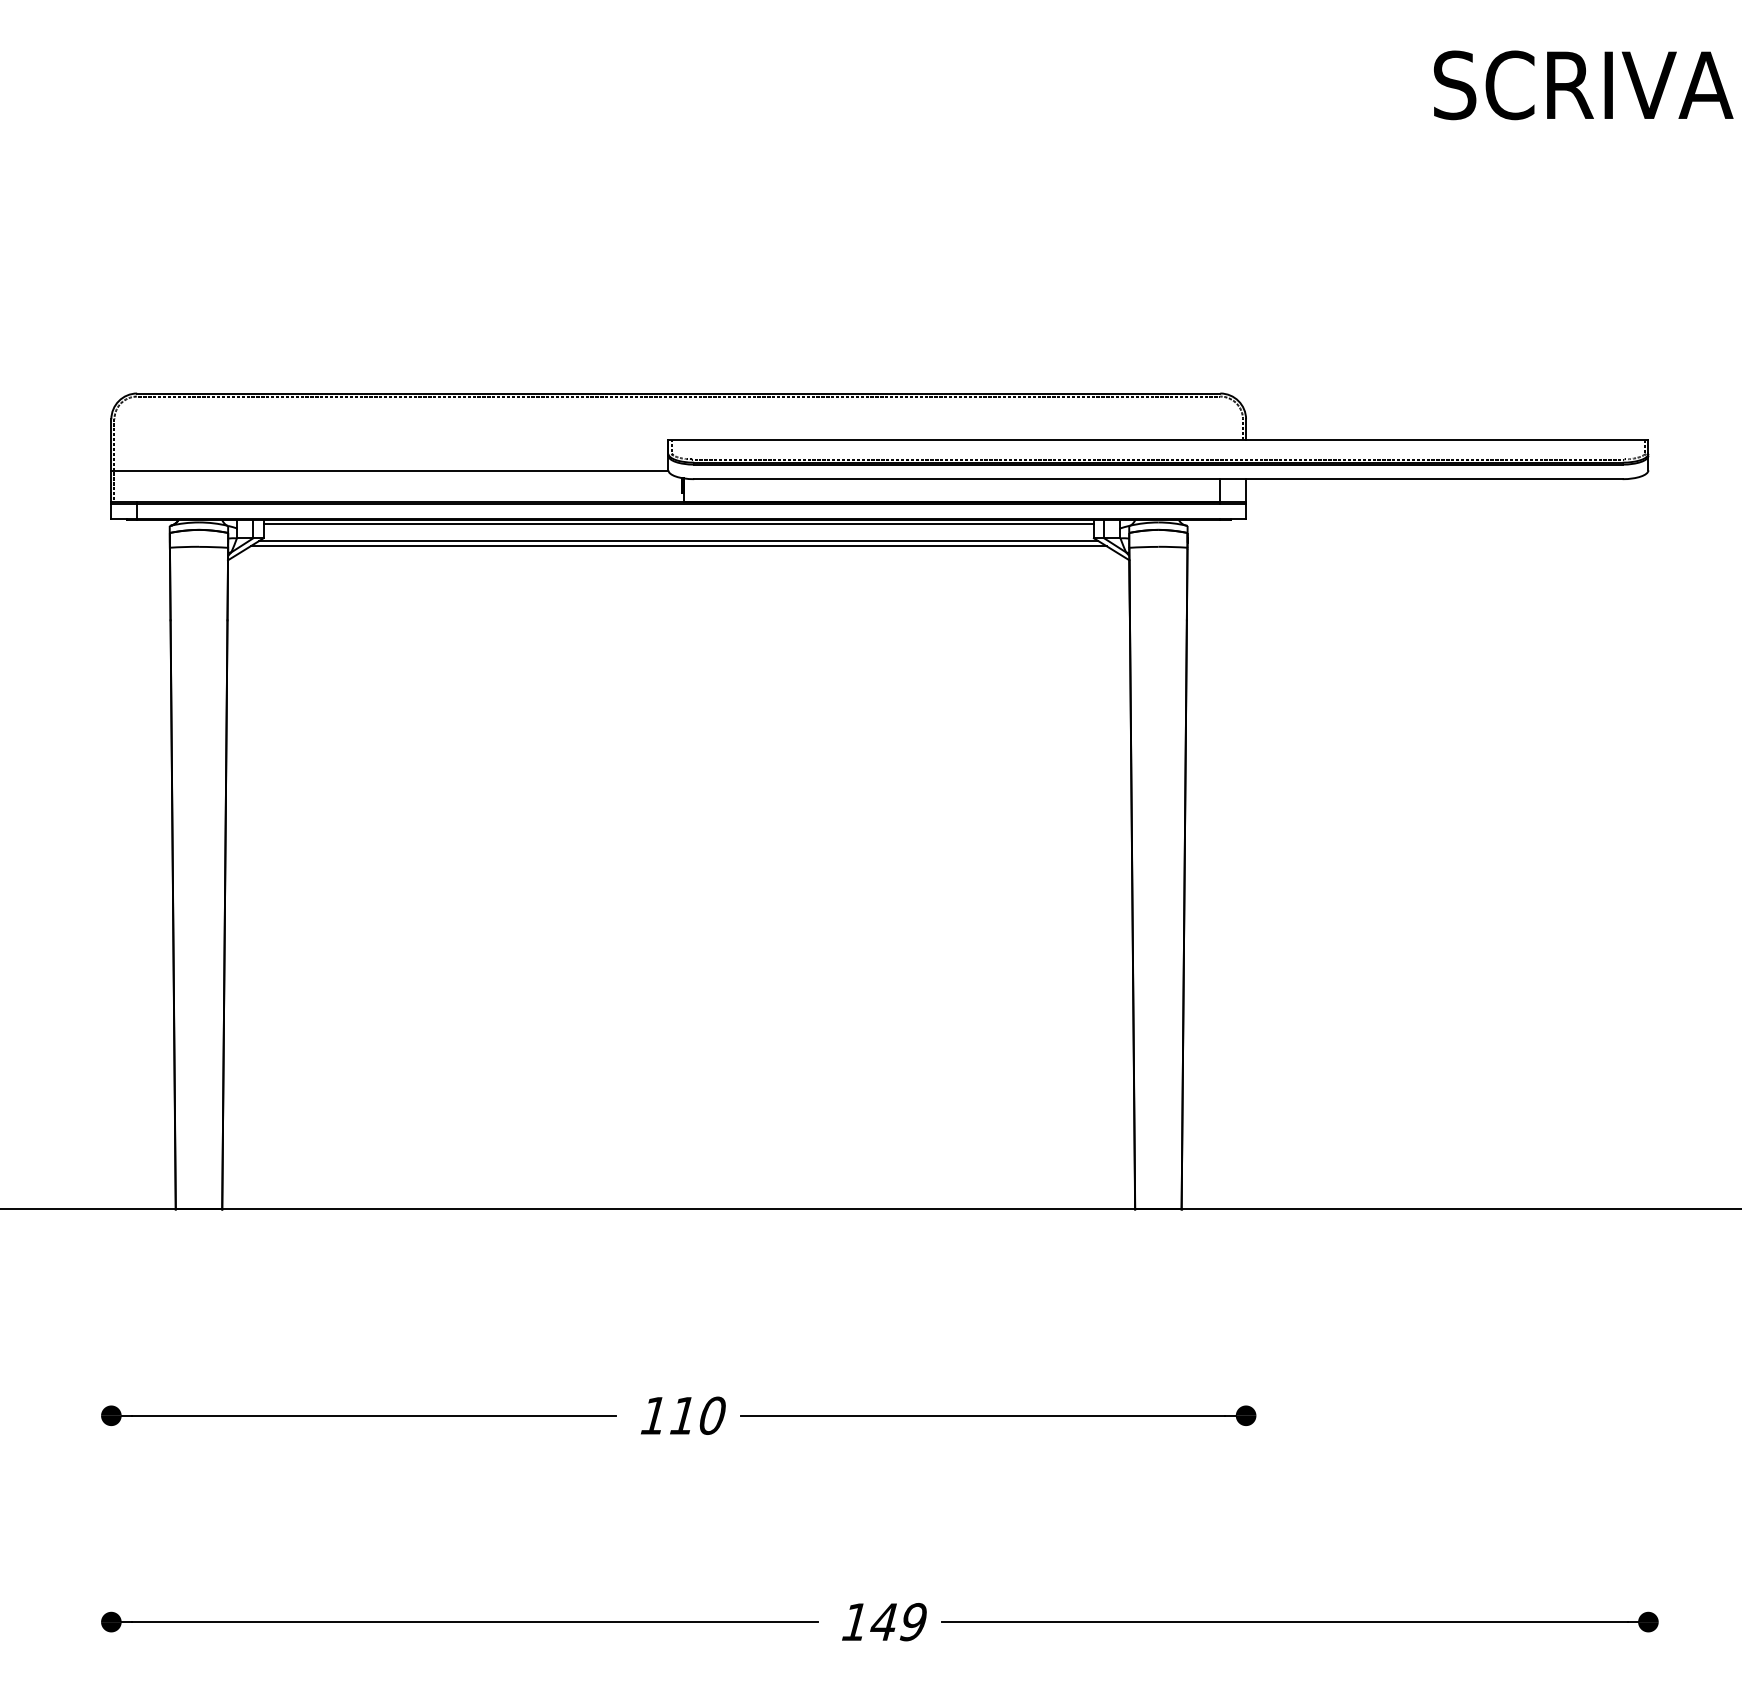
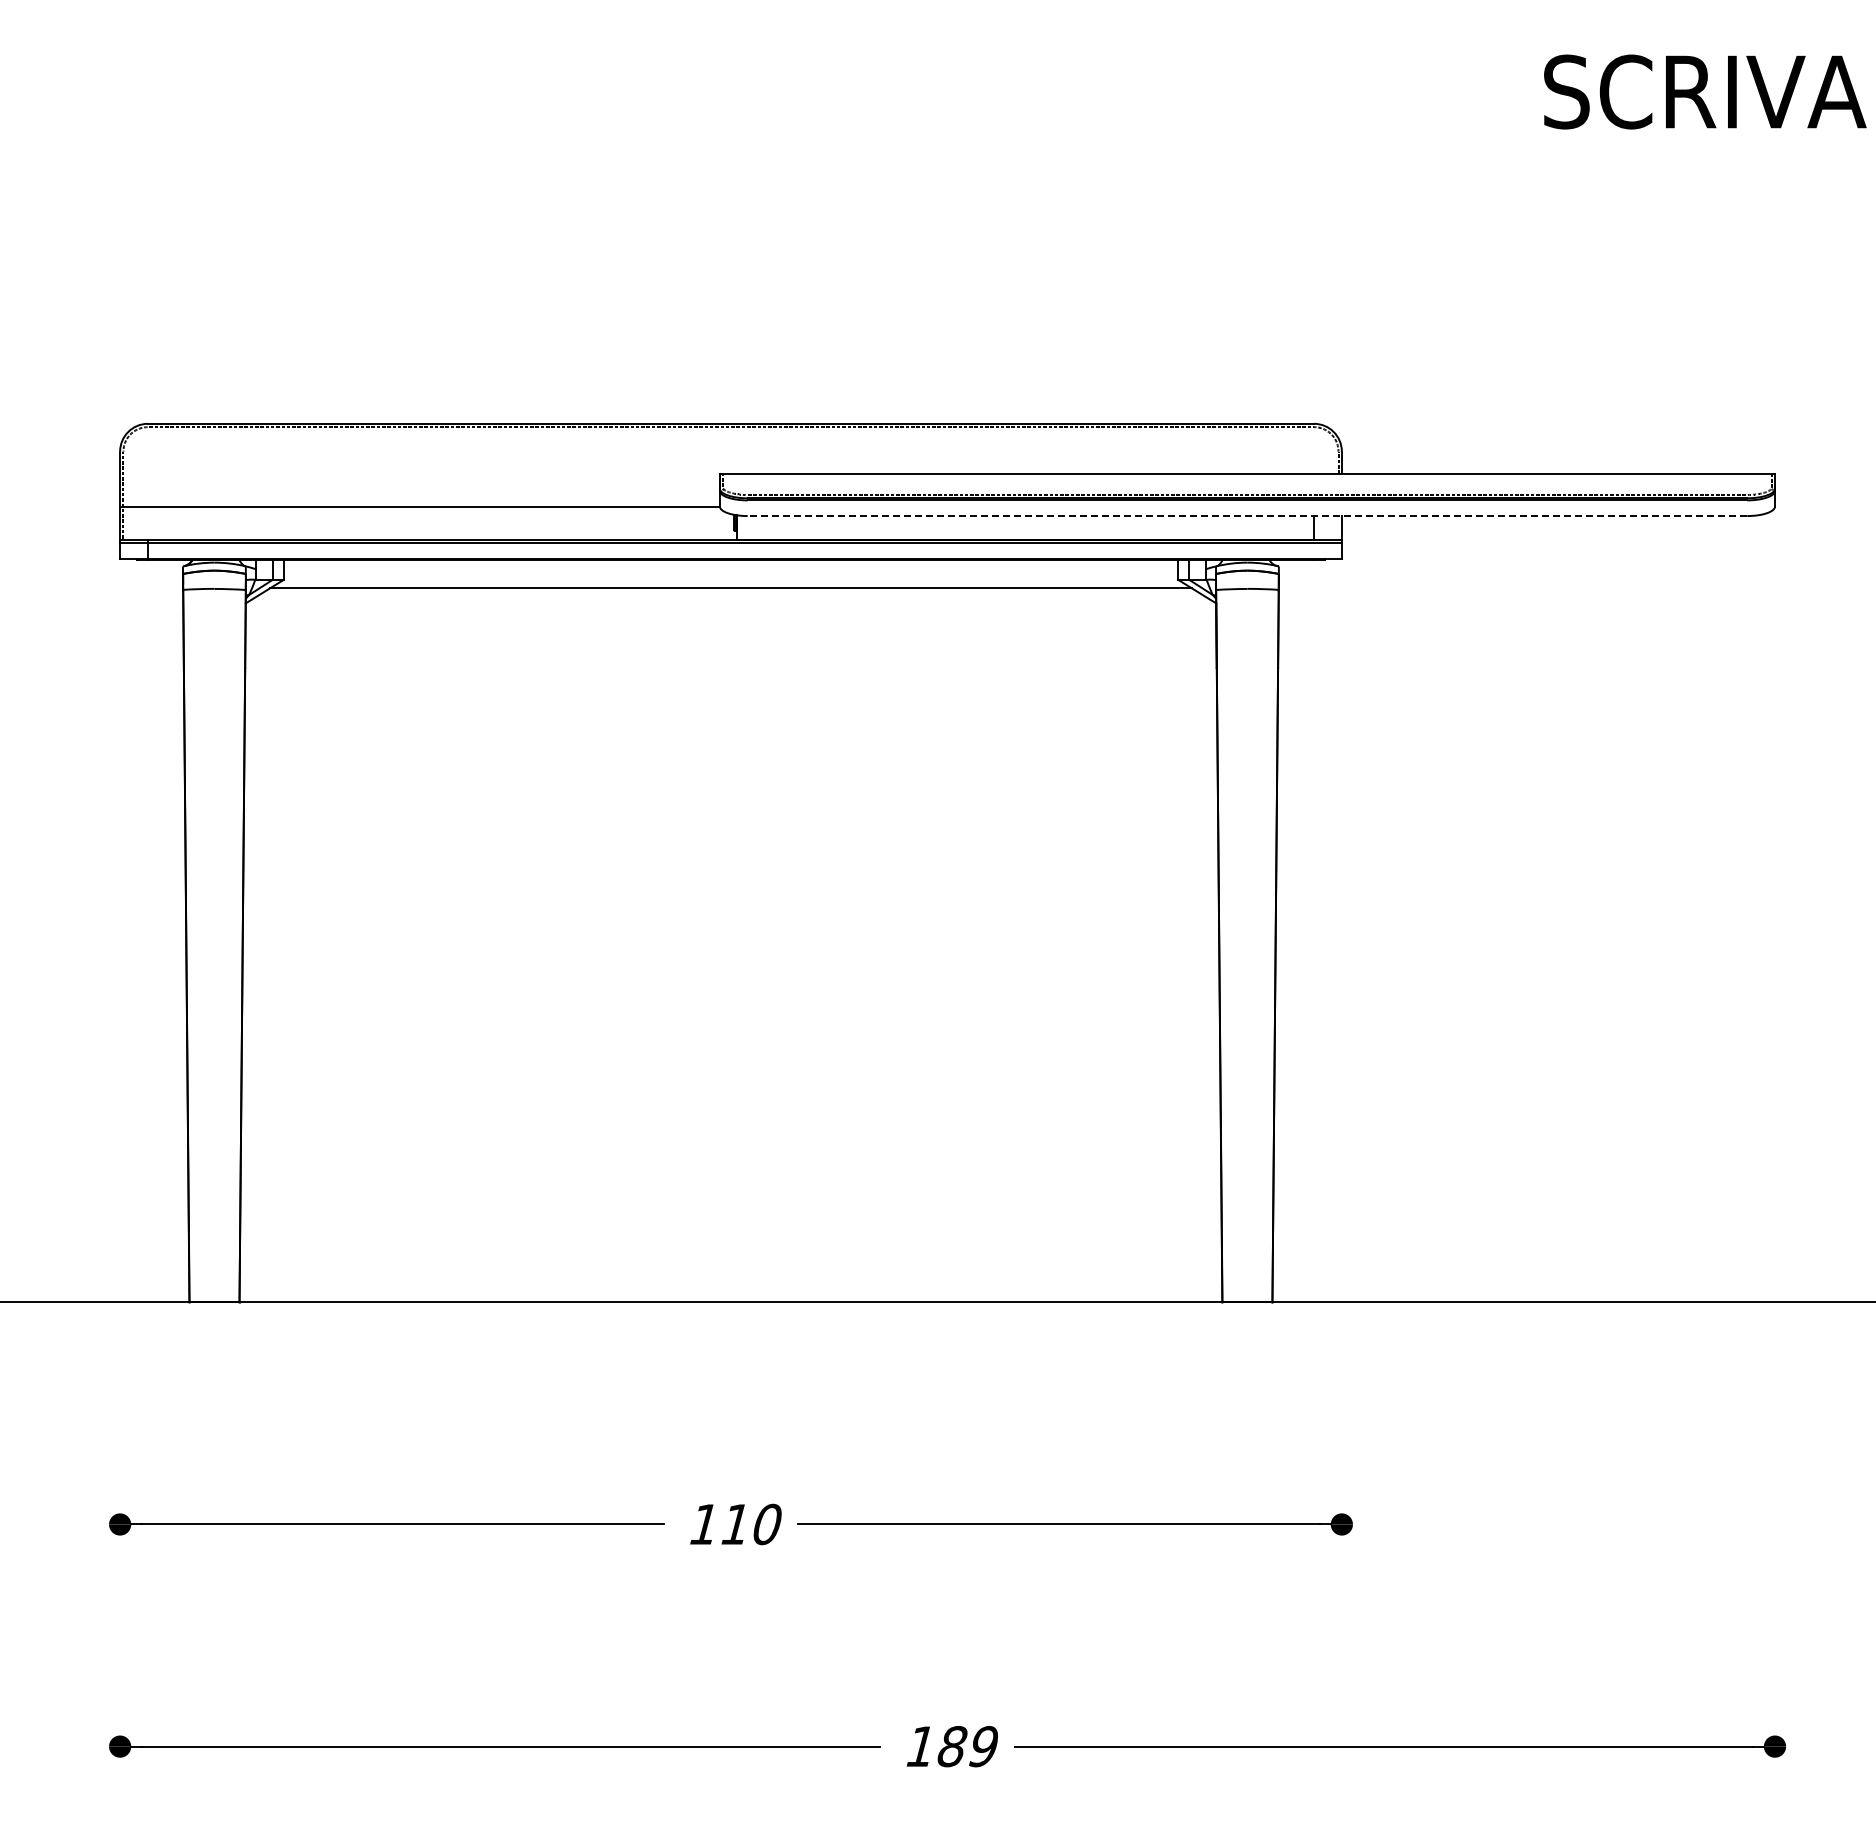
line: (1158, 479) -> (1247, 516), solid -> dashed
line: (678, 524) -> (730, 564), removed
line: (678, 540) -> (730, 582), removed
text: (884, 1622) -> (952, 1746), 149 -> 189

